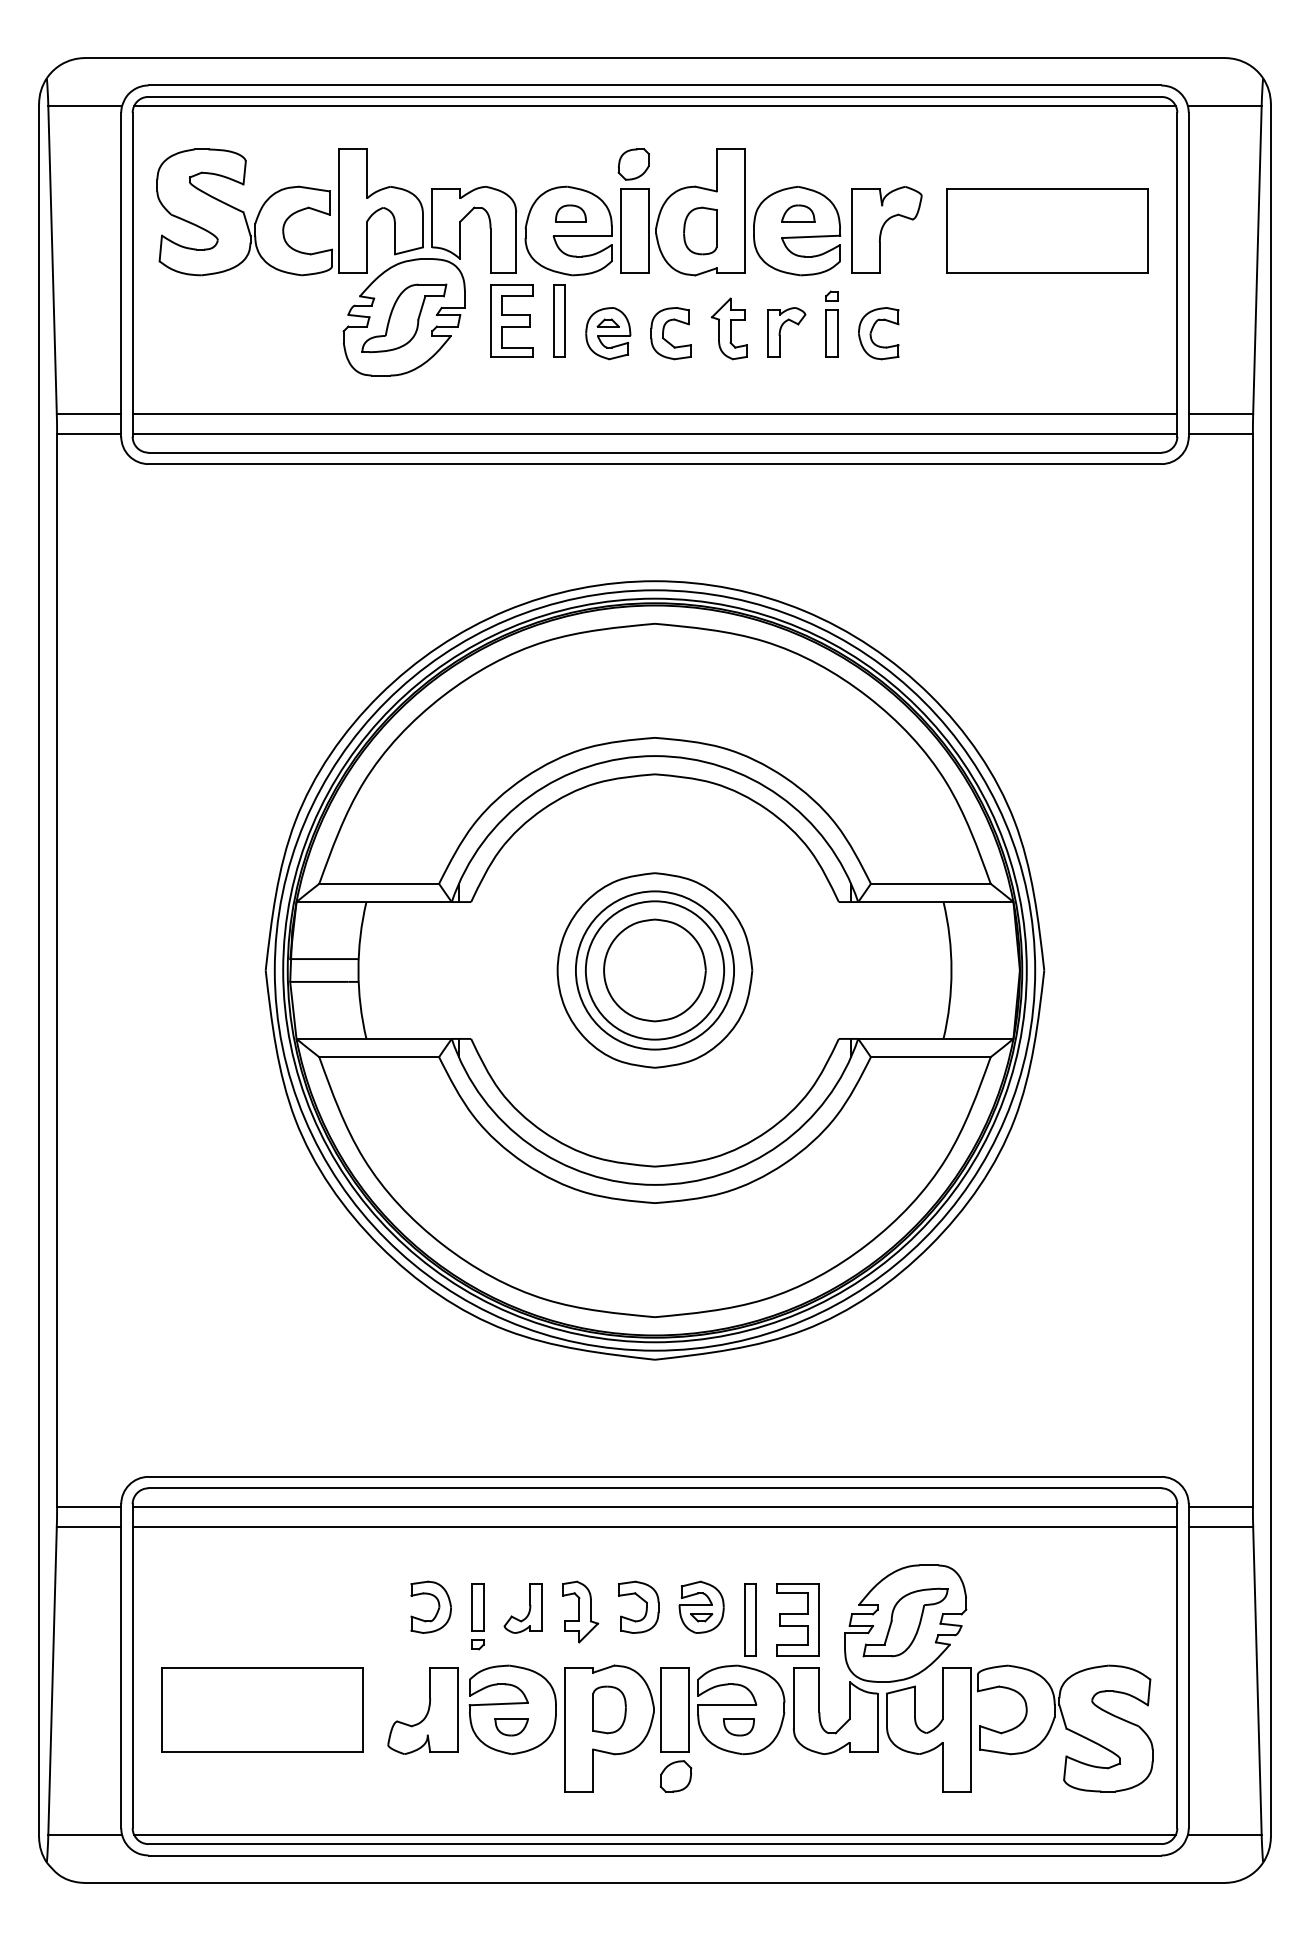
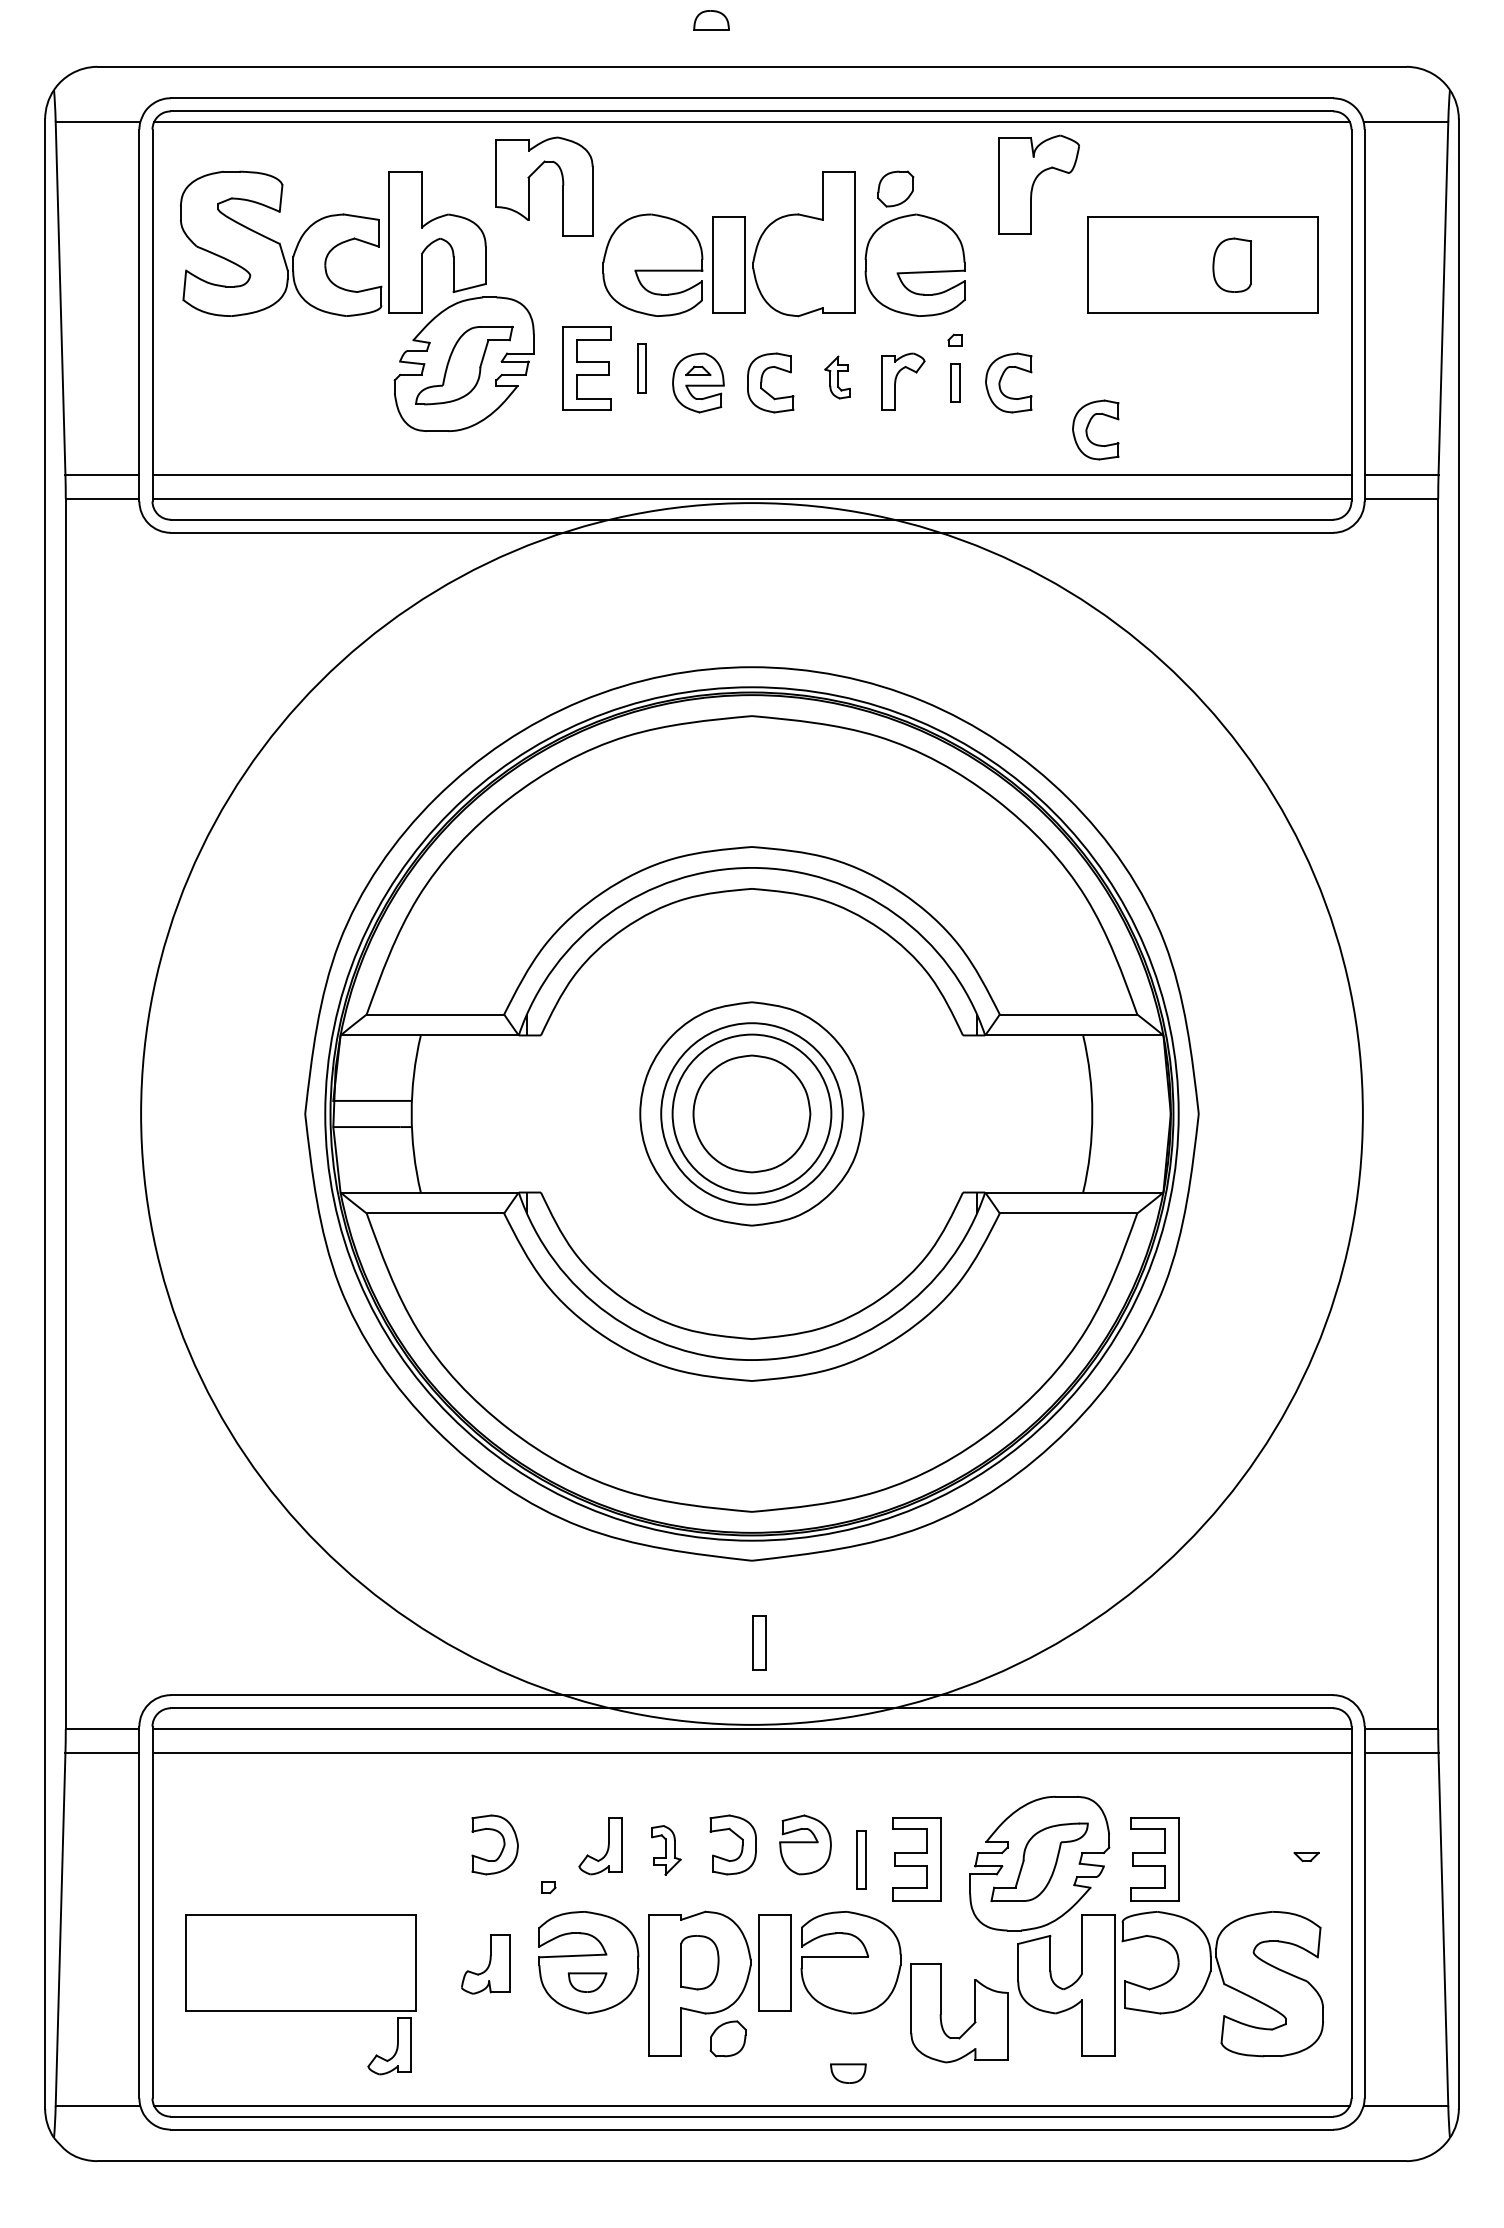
part: (633, 164) -> (895, 188), moved
part: (570, 213) -> (711, 20), moved
part: (798, 213) -> (916, 245), removed
part: (461, 229) -> (529, 186), moved
part: (886, 229) -> (1038, 184), moved
part: (699, 230) -> (1231, 264), moved
part: (559, 320) -> (642, 368), size x0.6
part: (729, 328) -> (837, 377), size x0.6
part: (832, 333) -> (955, 382), size x0.7
part: (948, 372) -> (1088, 427), added
circle: (654, 970) -> (751, 1113), size x1.4
part: (477, 1606) -> (759, 1642), moved
part: (580, 1612) -> (666, 1850), size x0.7
part: (701, 1617) -> (1306, 1856), moved
part: (750, 1620) -> (861, 1859), size x0.7
part: (1005, 1620) -> (1154, 1859), added
part: (422, 1711) -> (485, 1964), size x0.6
part: (848, 1711) -> (974, 2013), moved
part: (739, 1727) -> (848, 2073), moved
part: (675, 1776) -> (727, 2038), moved
part: (345, 1782) -> (396, 2046), added

